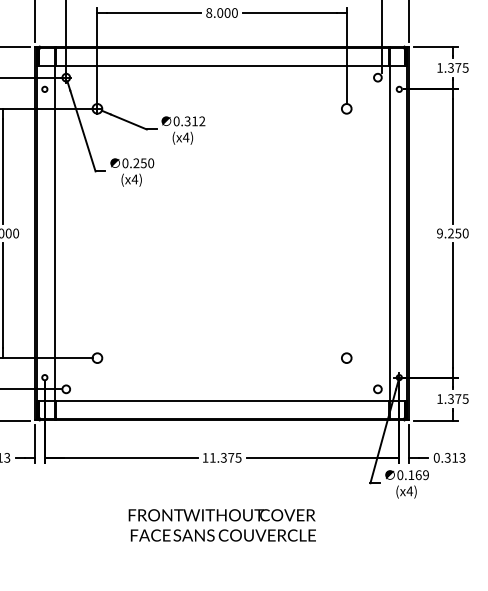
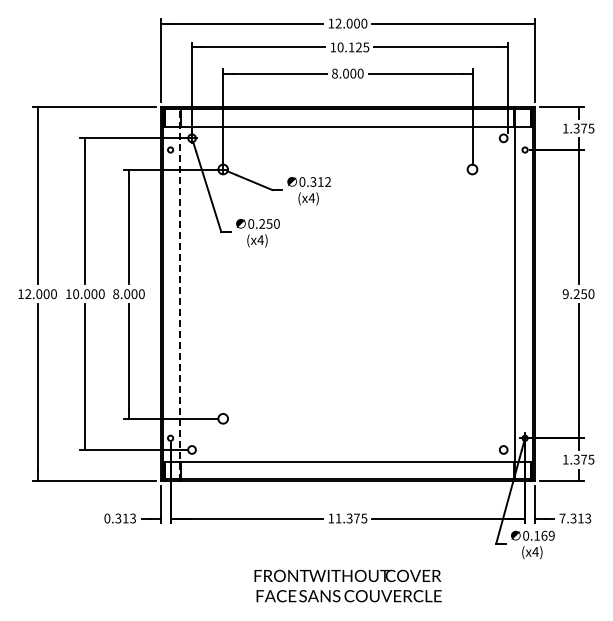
line: (54, 233) -> (180, 294), solid -> dashed
circle: (346, 357) -> (472, 418), removed
text: (436, 457) -> (562, 518), 0.313 -> 7.313

